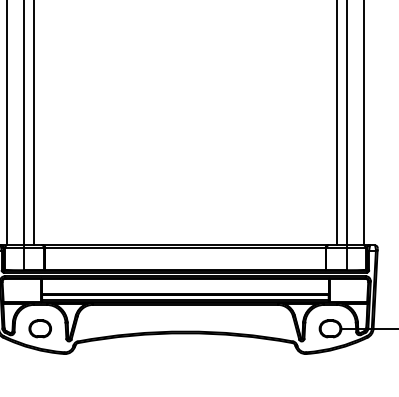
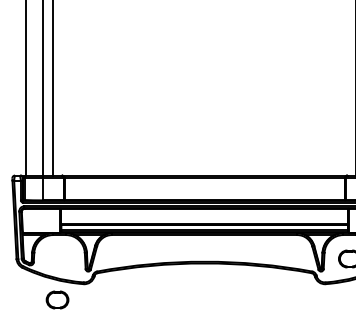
part: (39, 328) -> (56, 299), moved

